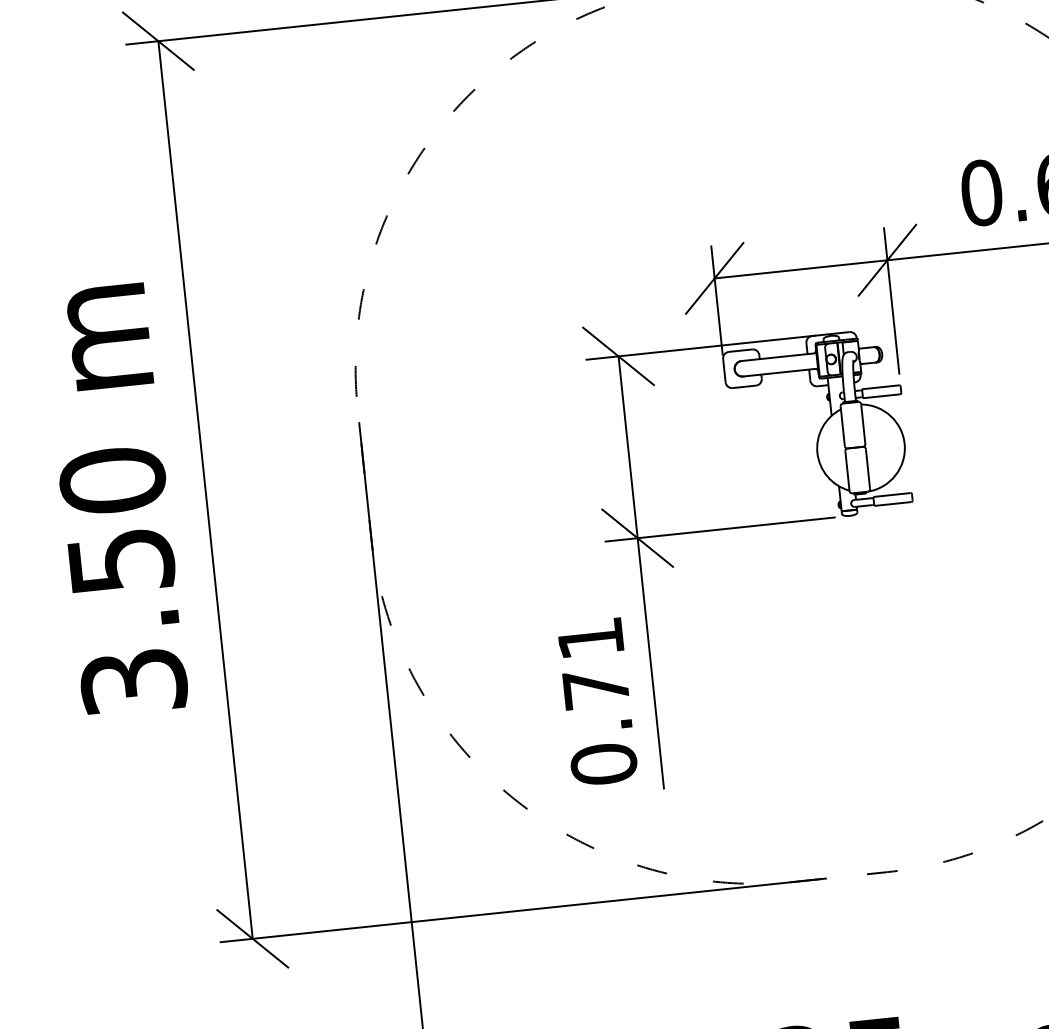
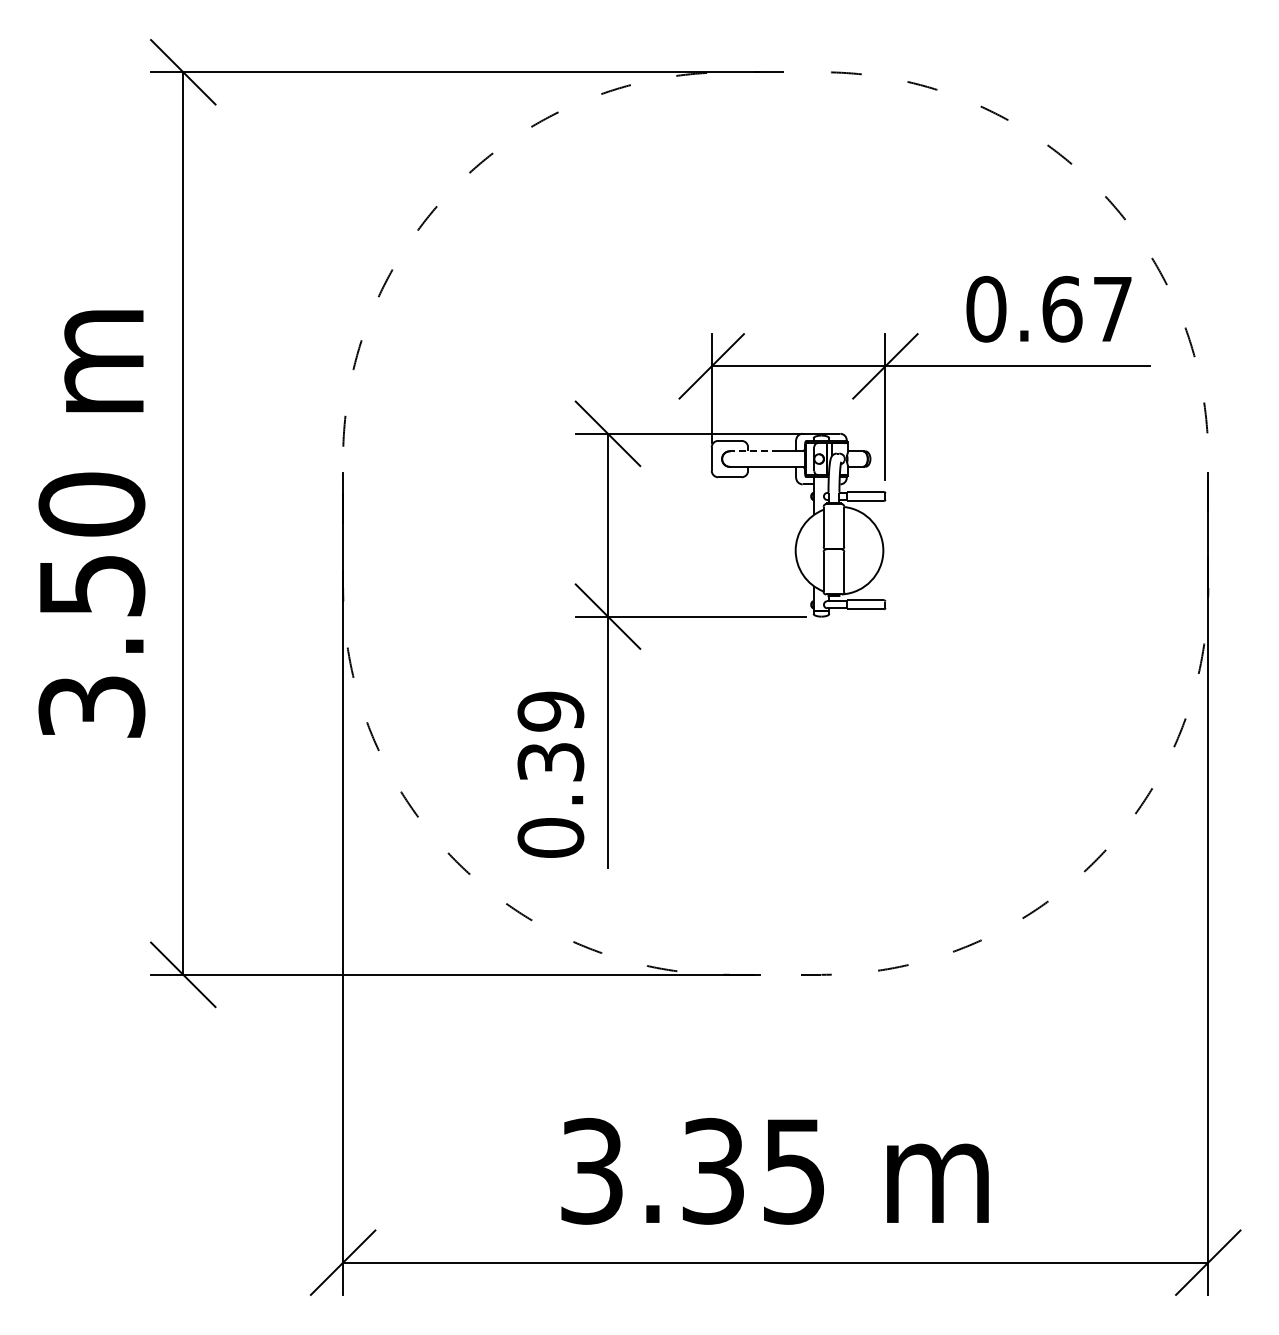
line: (765, 358) -> (753, 451), solid -> dashed
text: (593, 663) -> (550, 736), 0.71 -> 0.39

